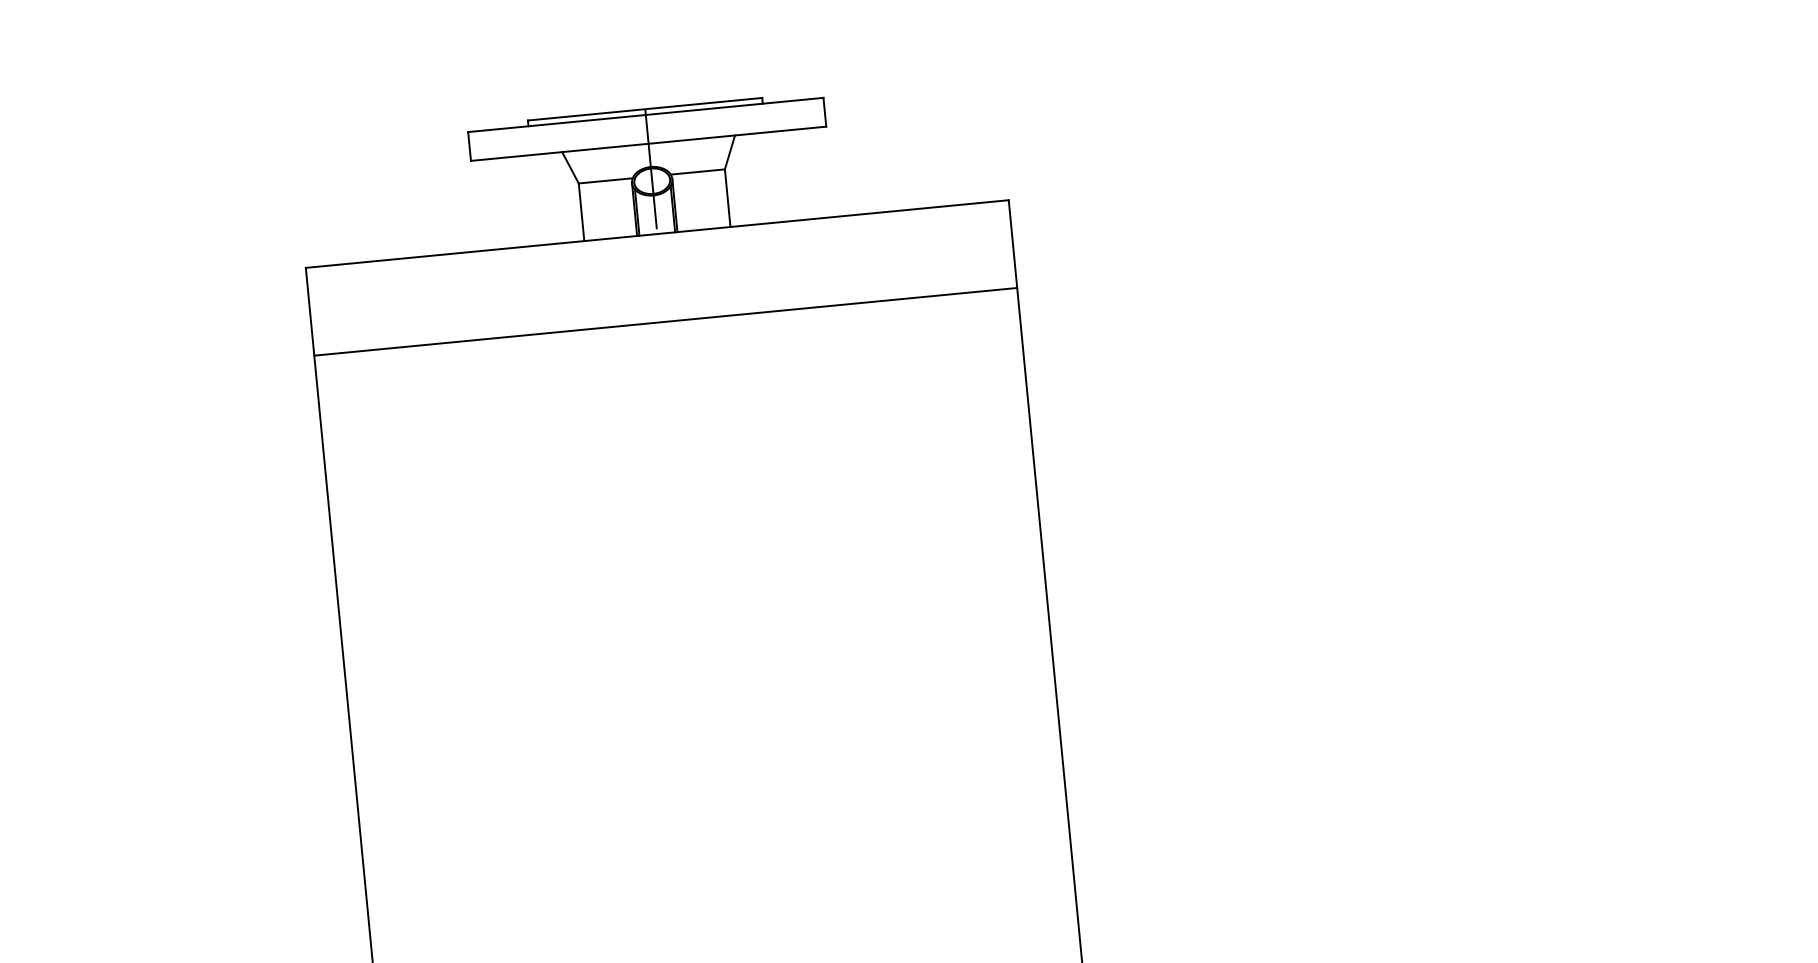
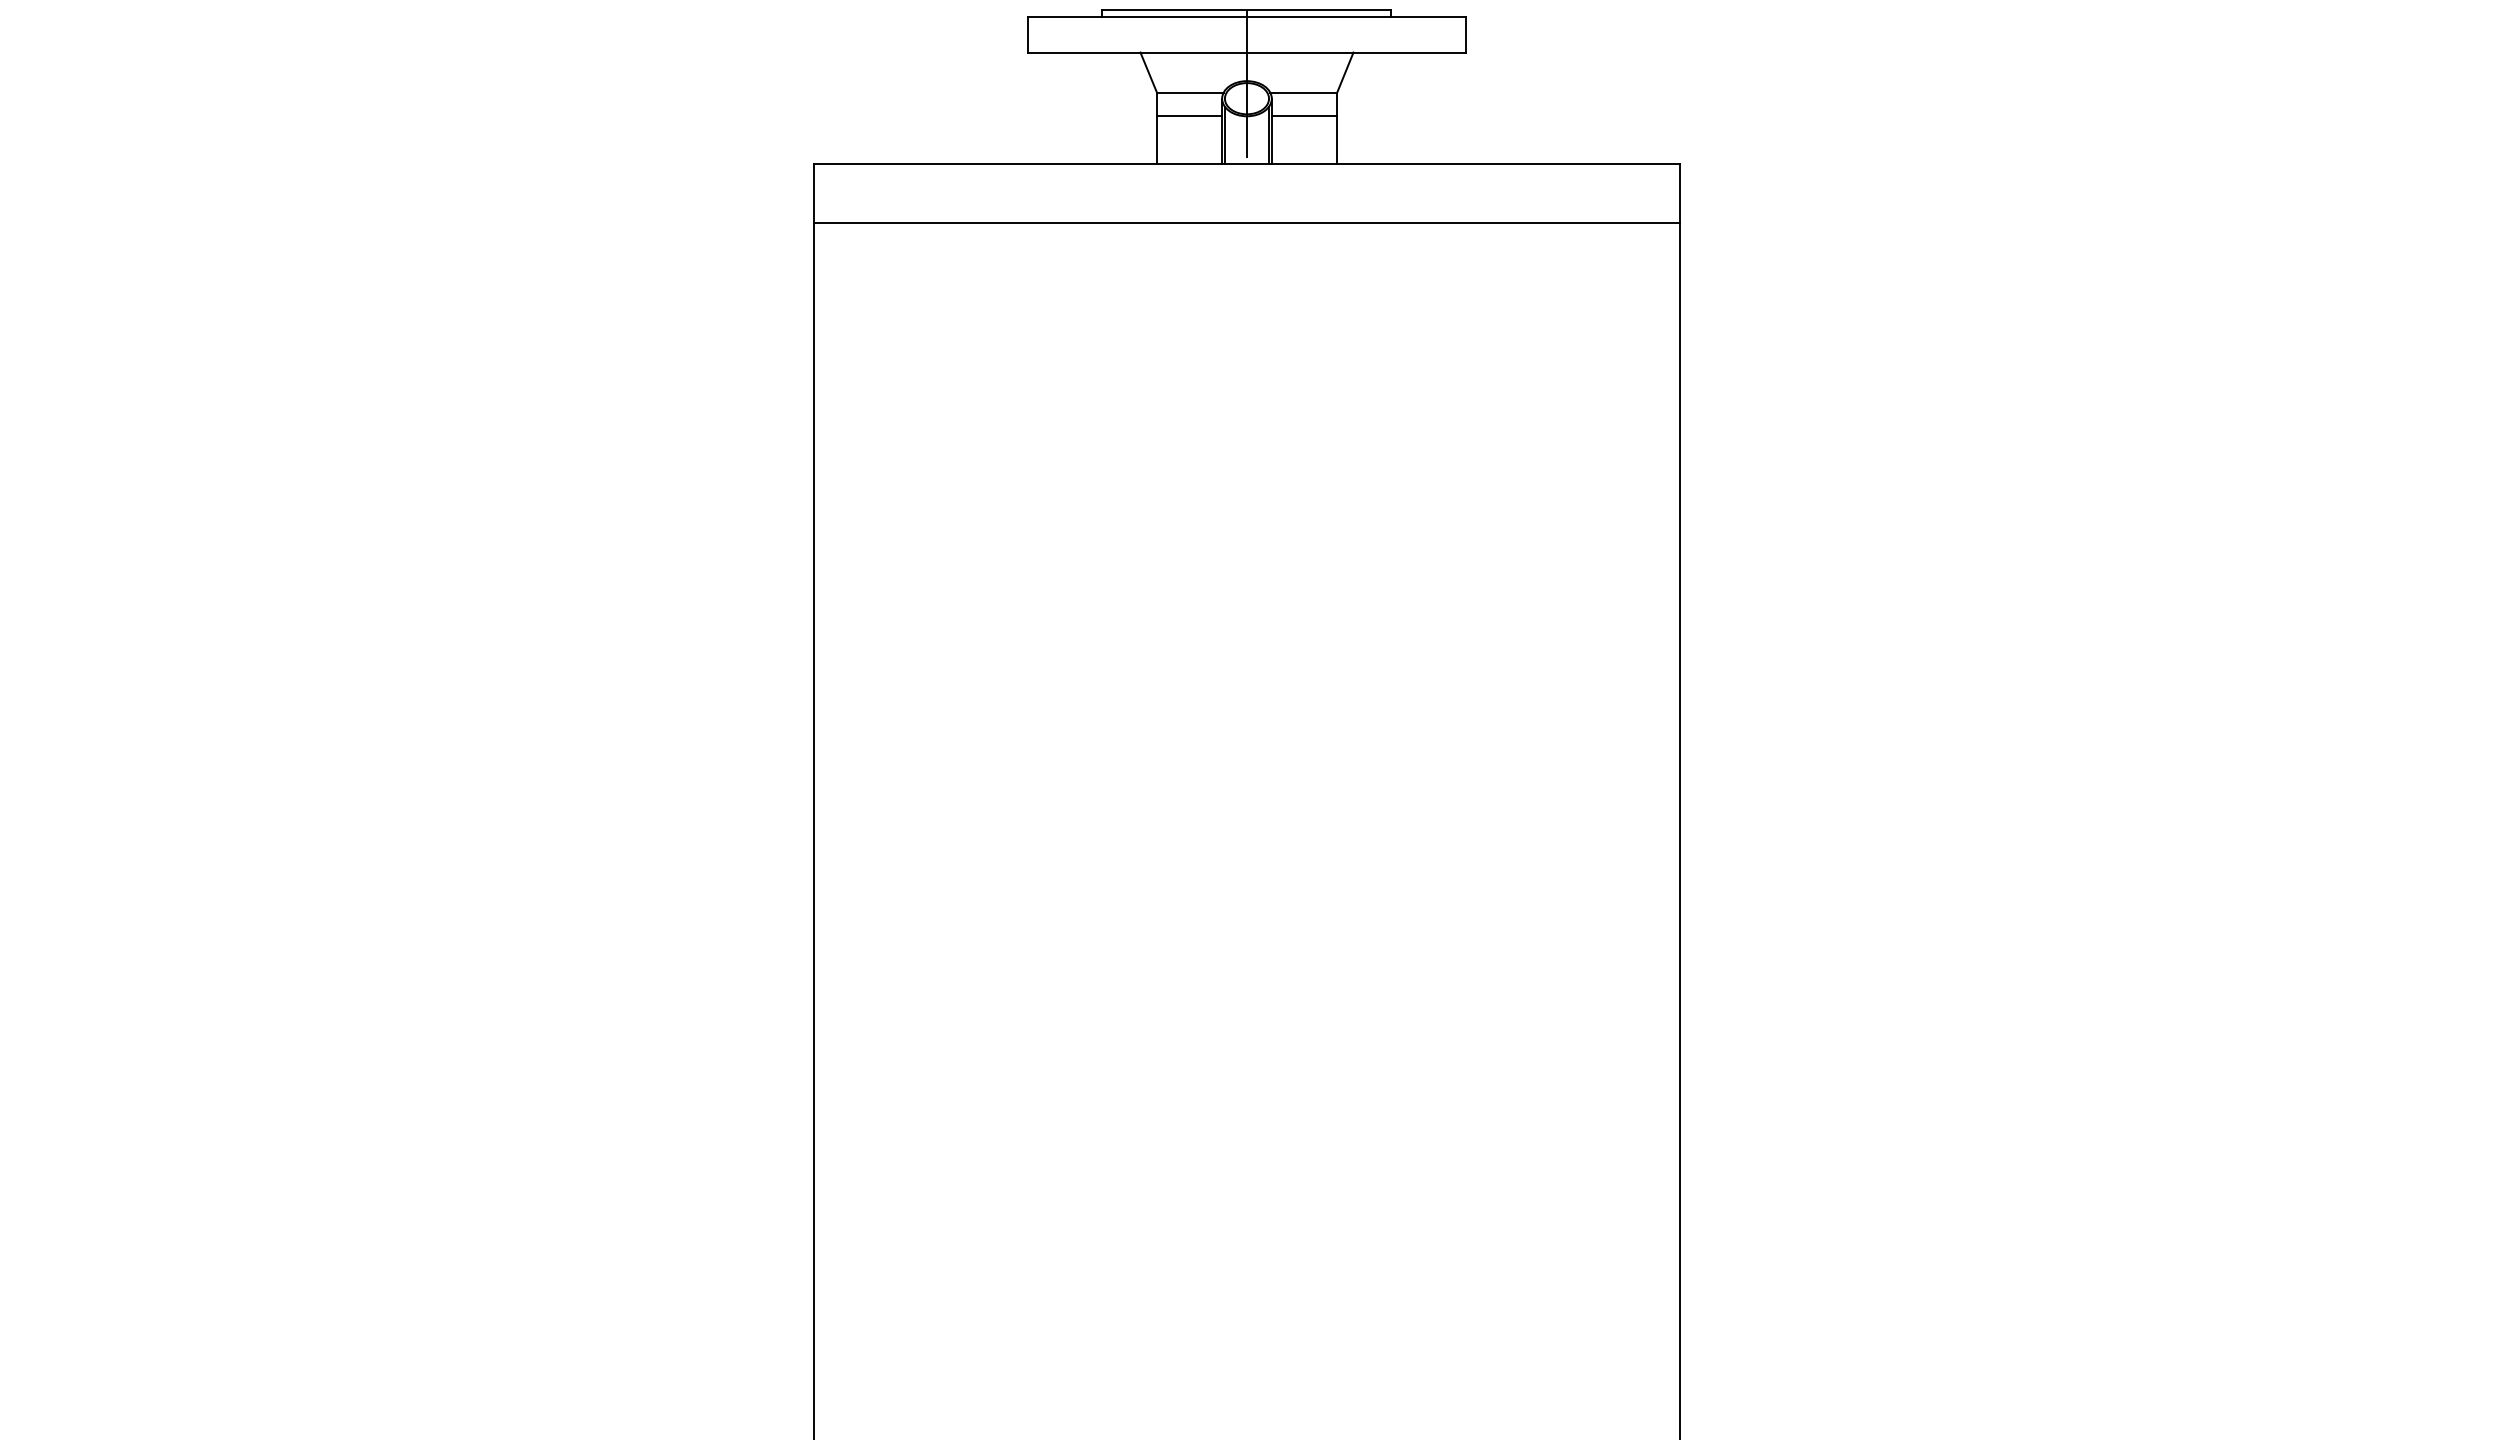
line: (700, 191) -> (1304, 116), added
line: (606, 200) -> (1189, 116), added
line: (665, 321) -> (1246, 222), moved

